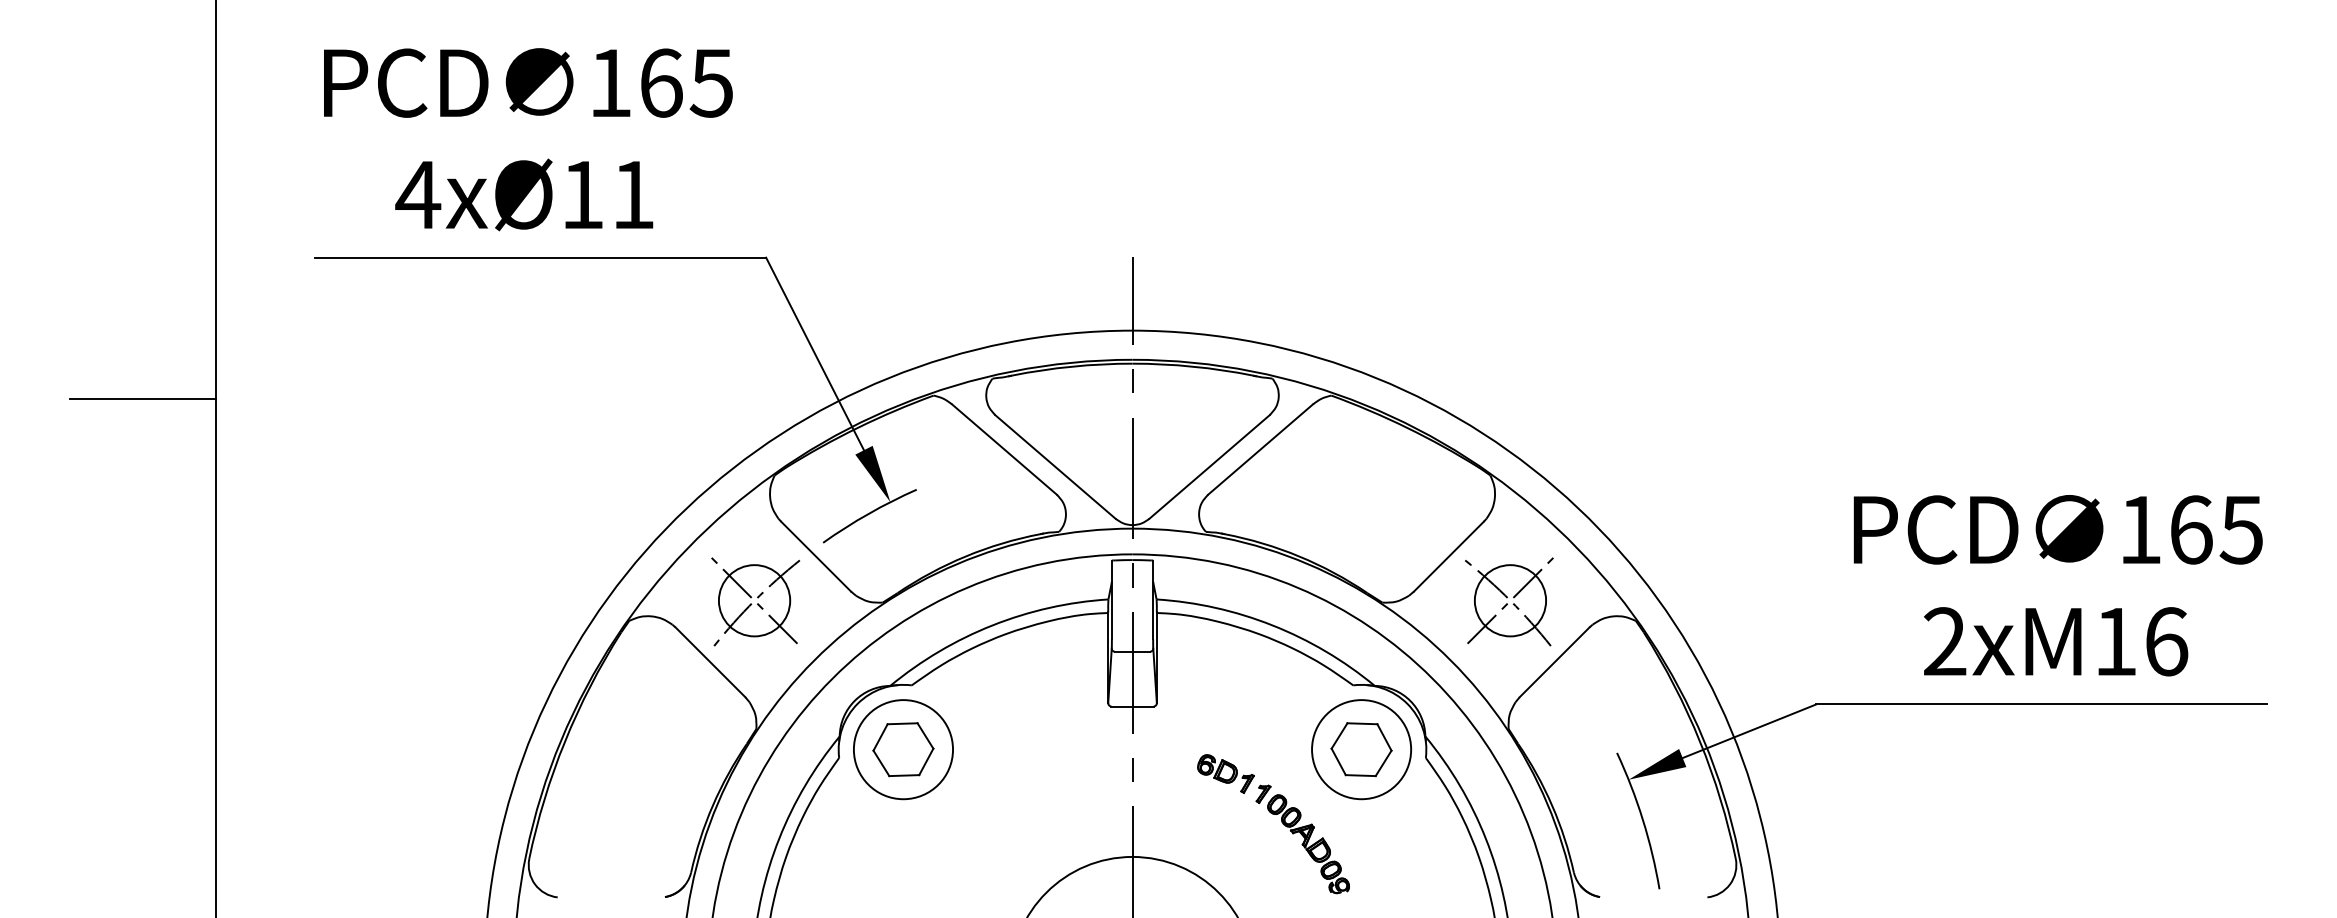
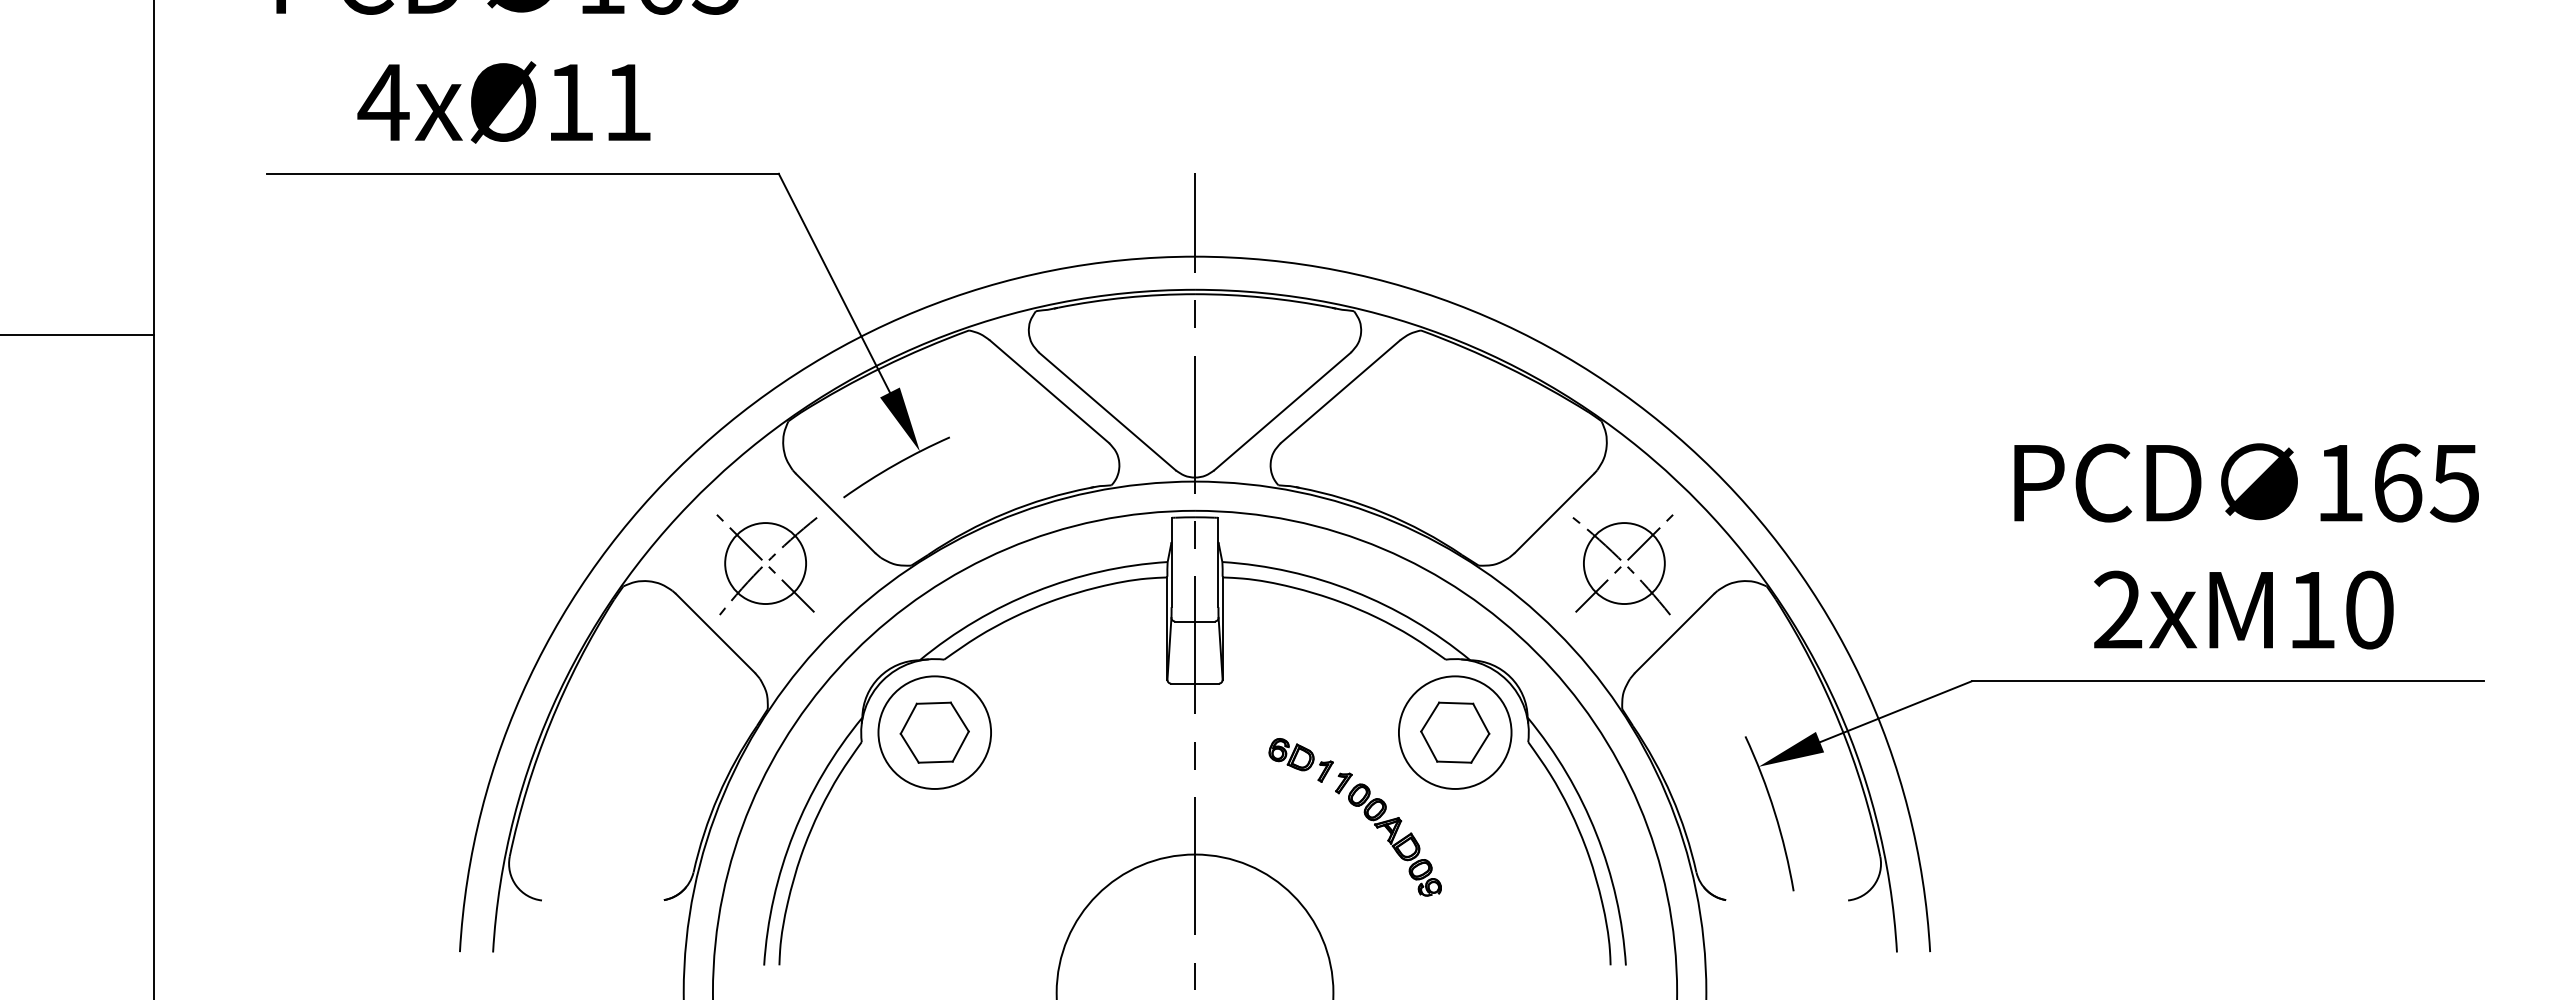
text: (2167, 641) -> (2370, 609), 2xM16 -> 2xM10

